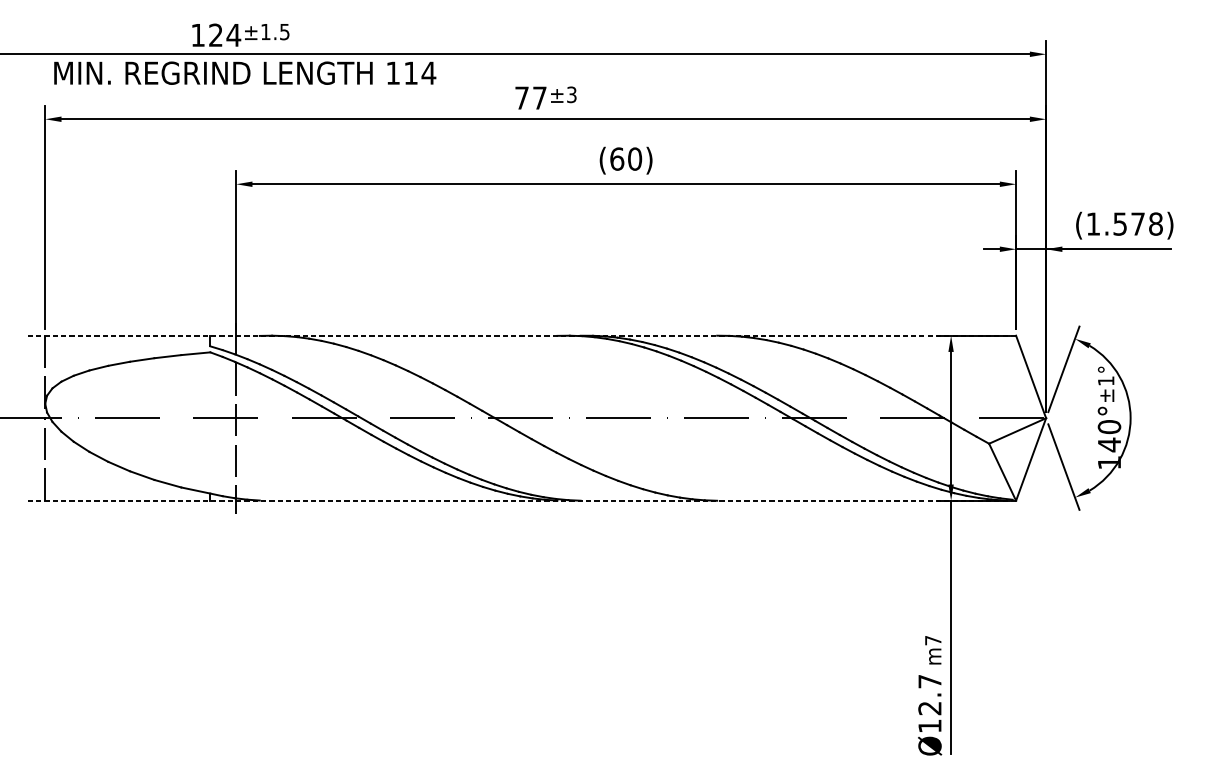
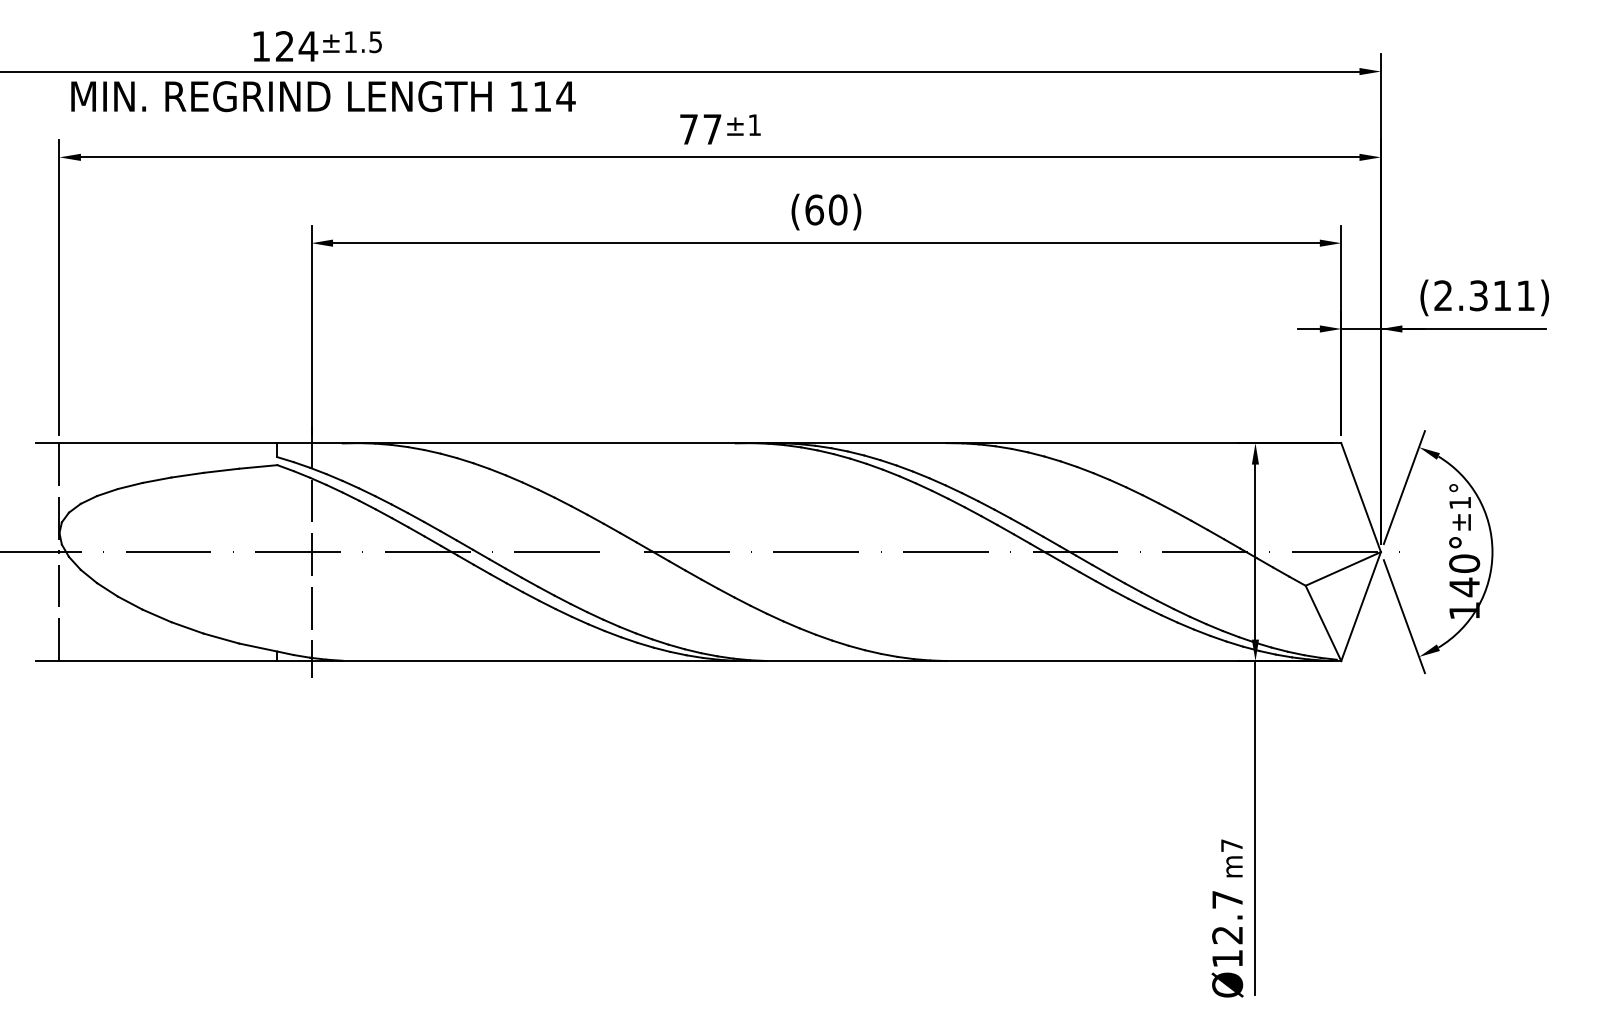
text: (571, 95) -> (754, 125), ±3 -> ±1
text: (1124, 223) -> (1484, 295), (1.578) -> (2.311)
line: (522, 335) -> (689, 443), dashed -> solid
line: (522, 501) -> (689, 661), dashed -> solid

